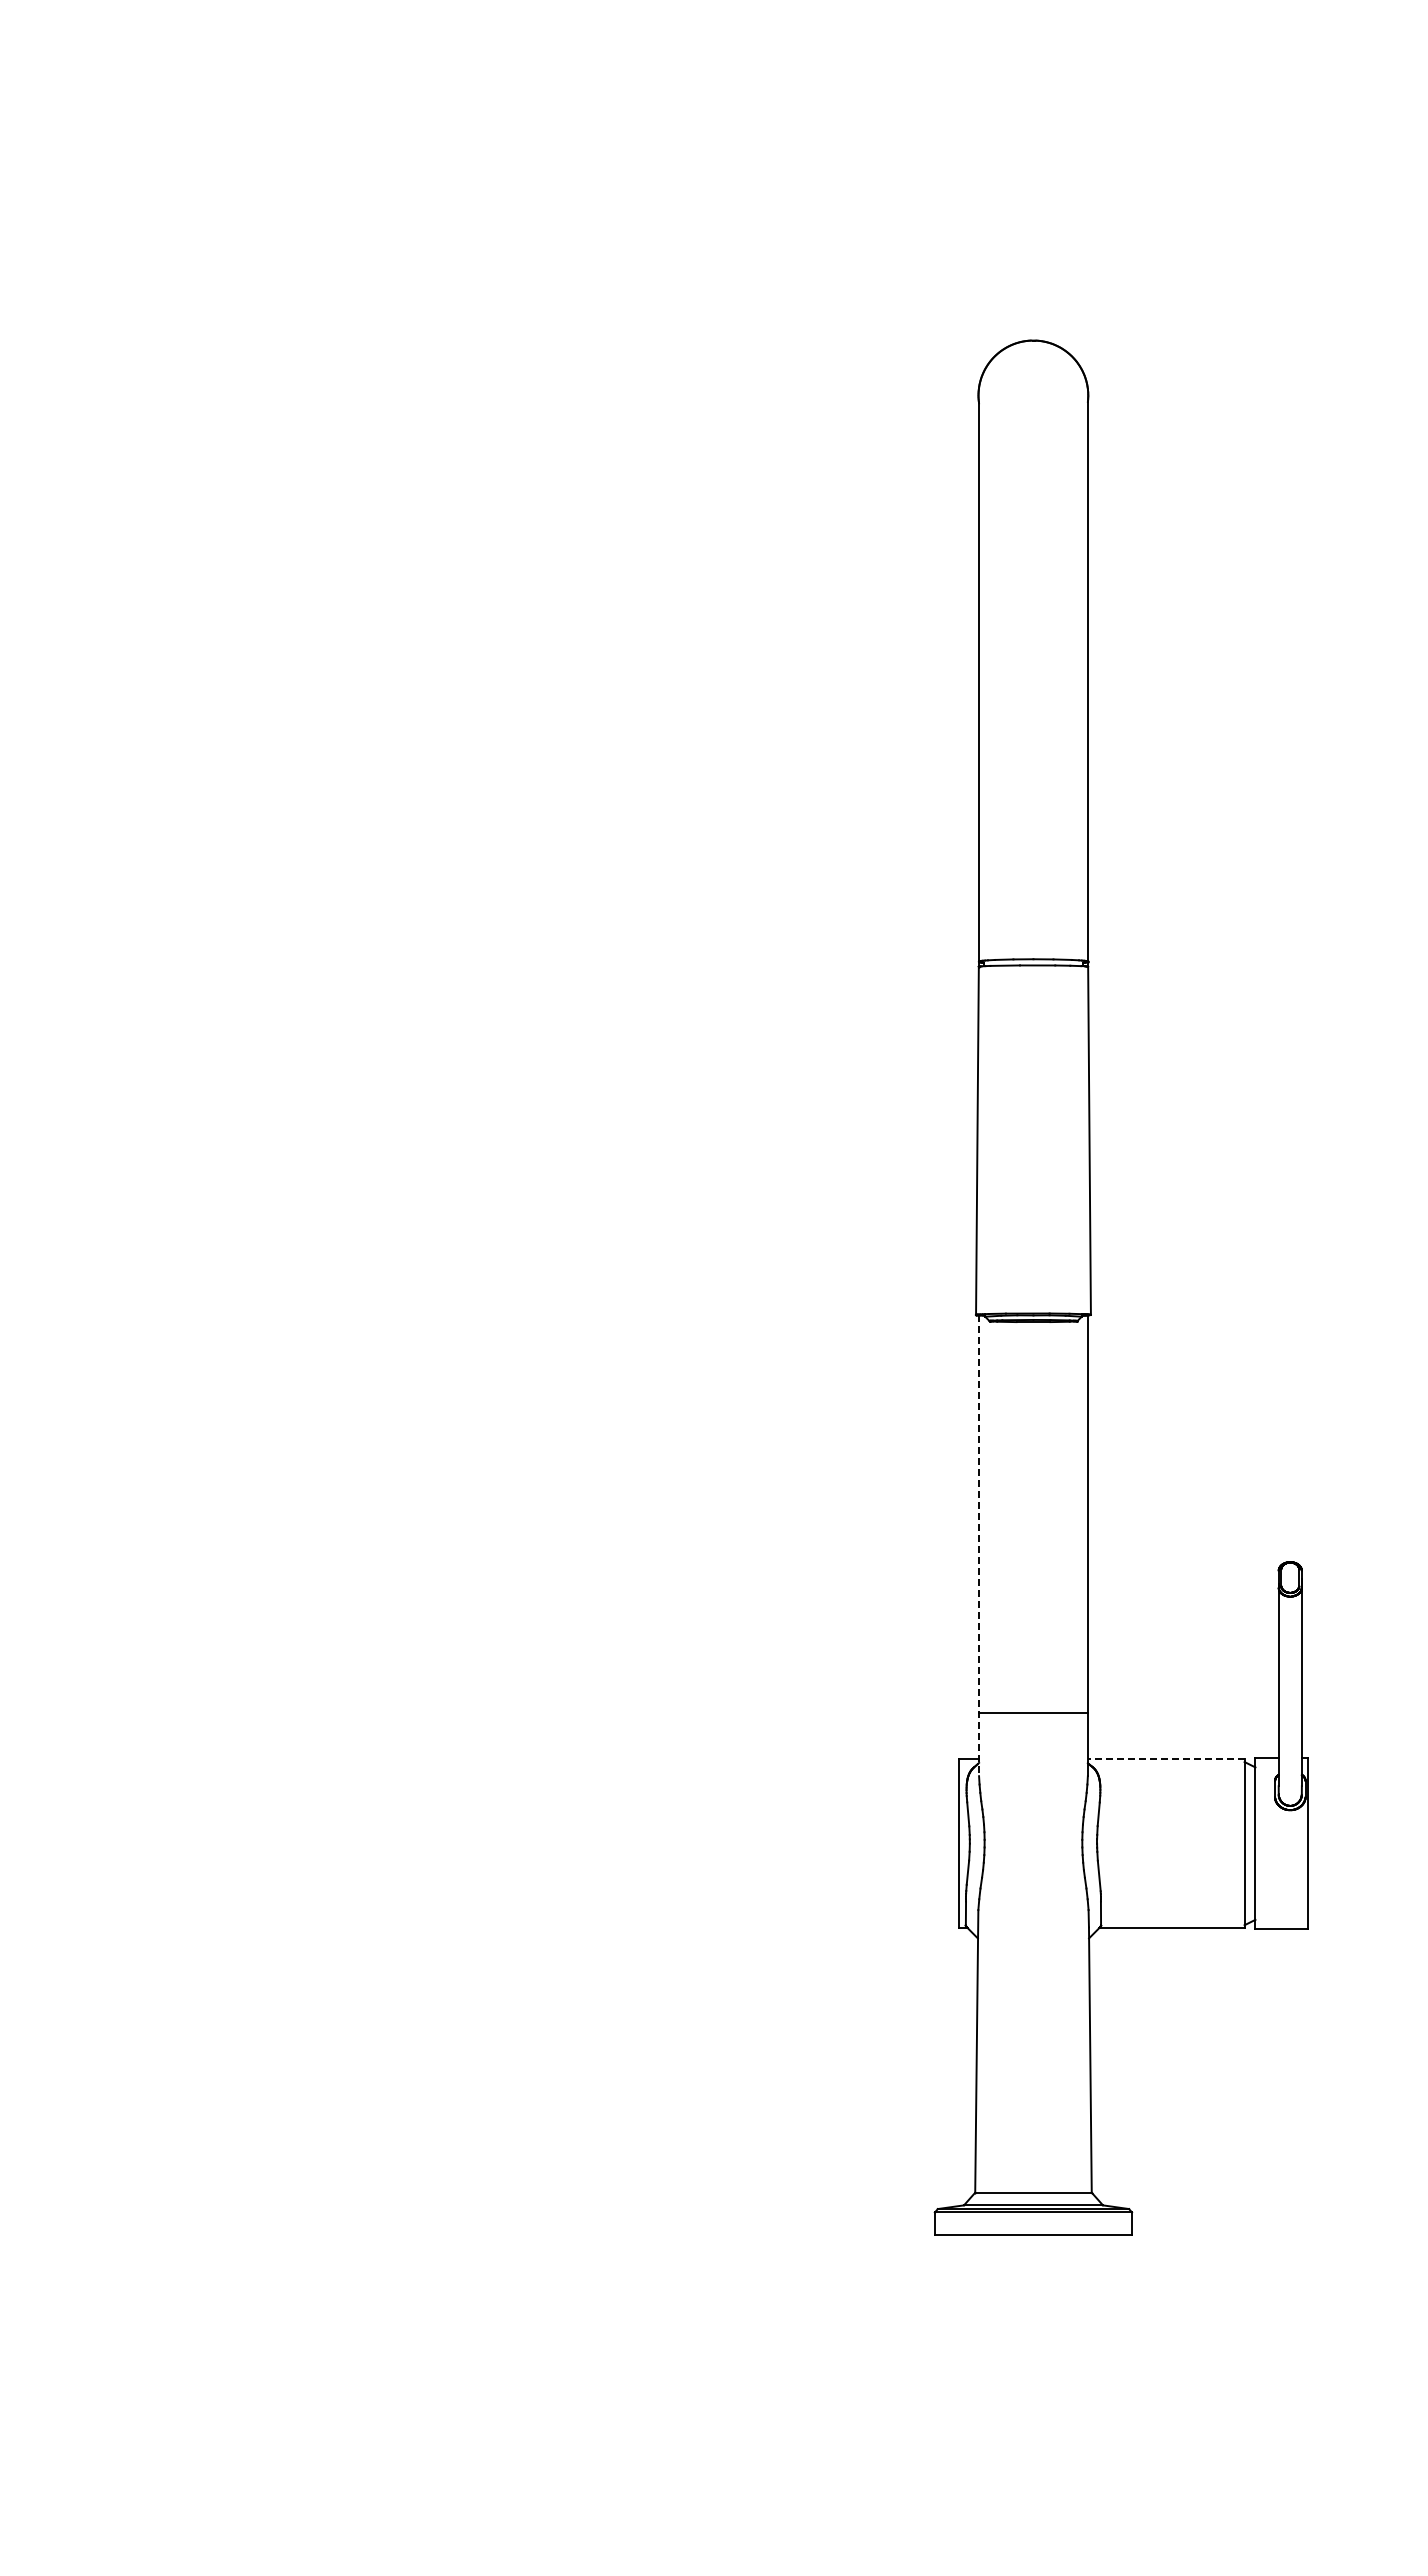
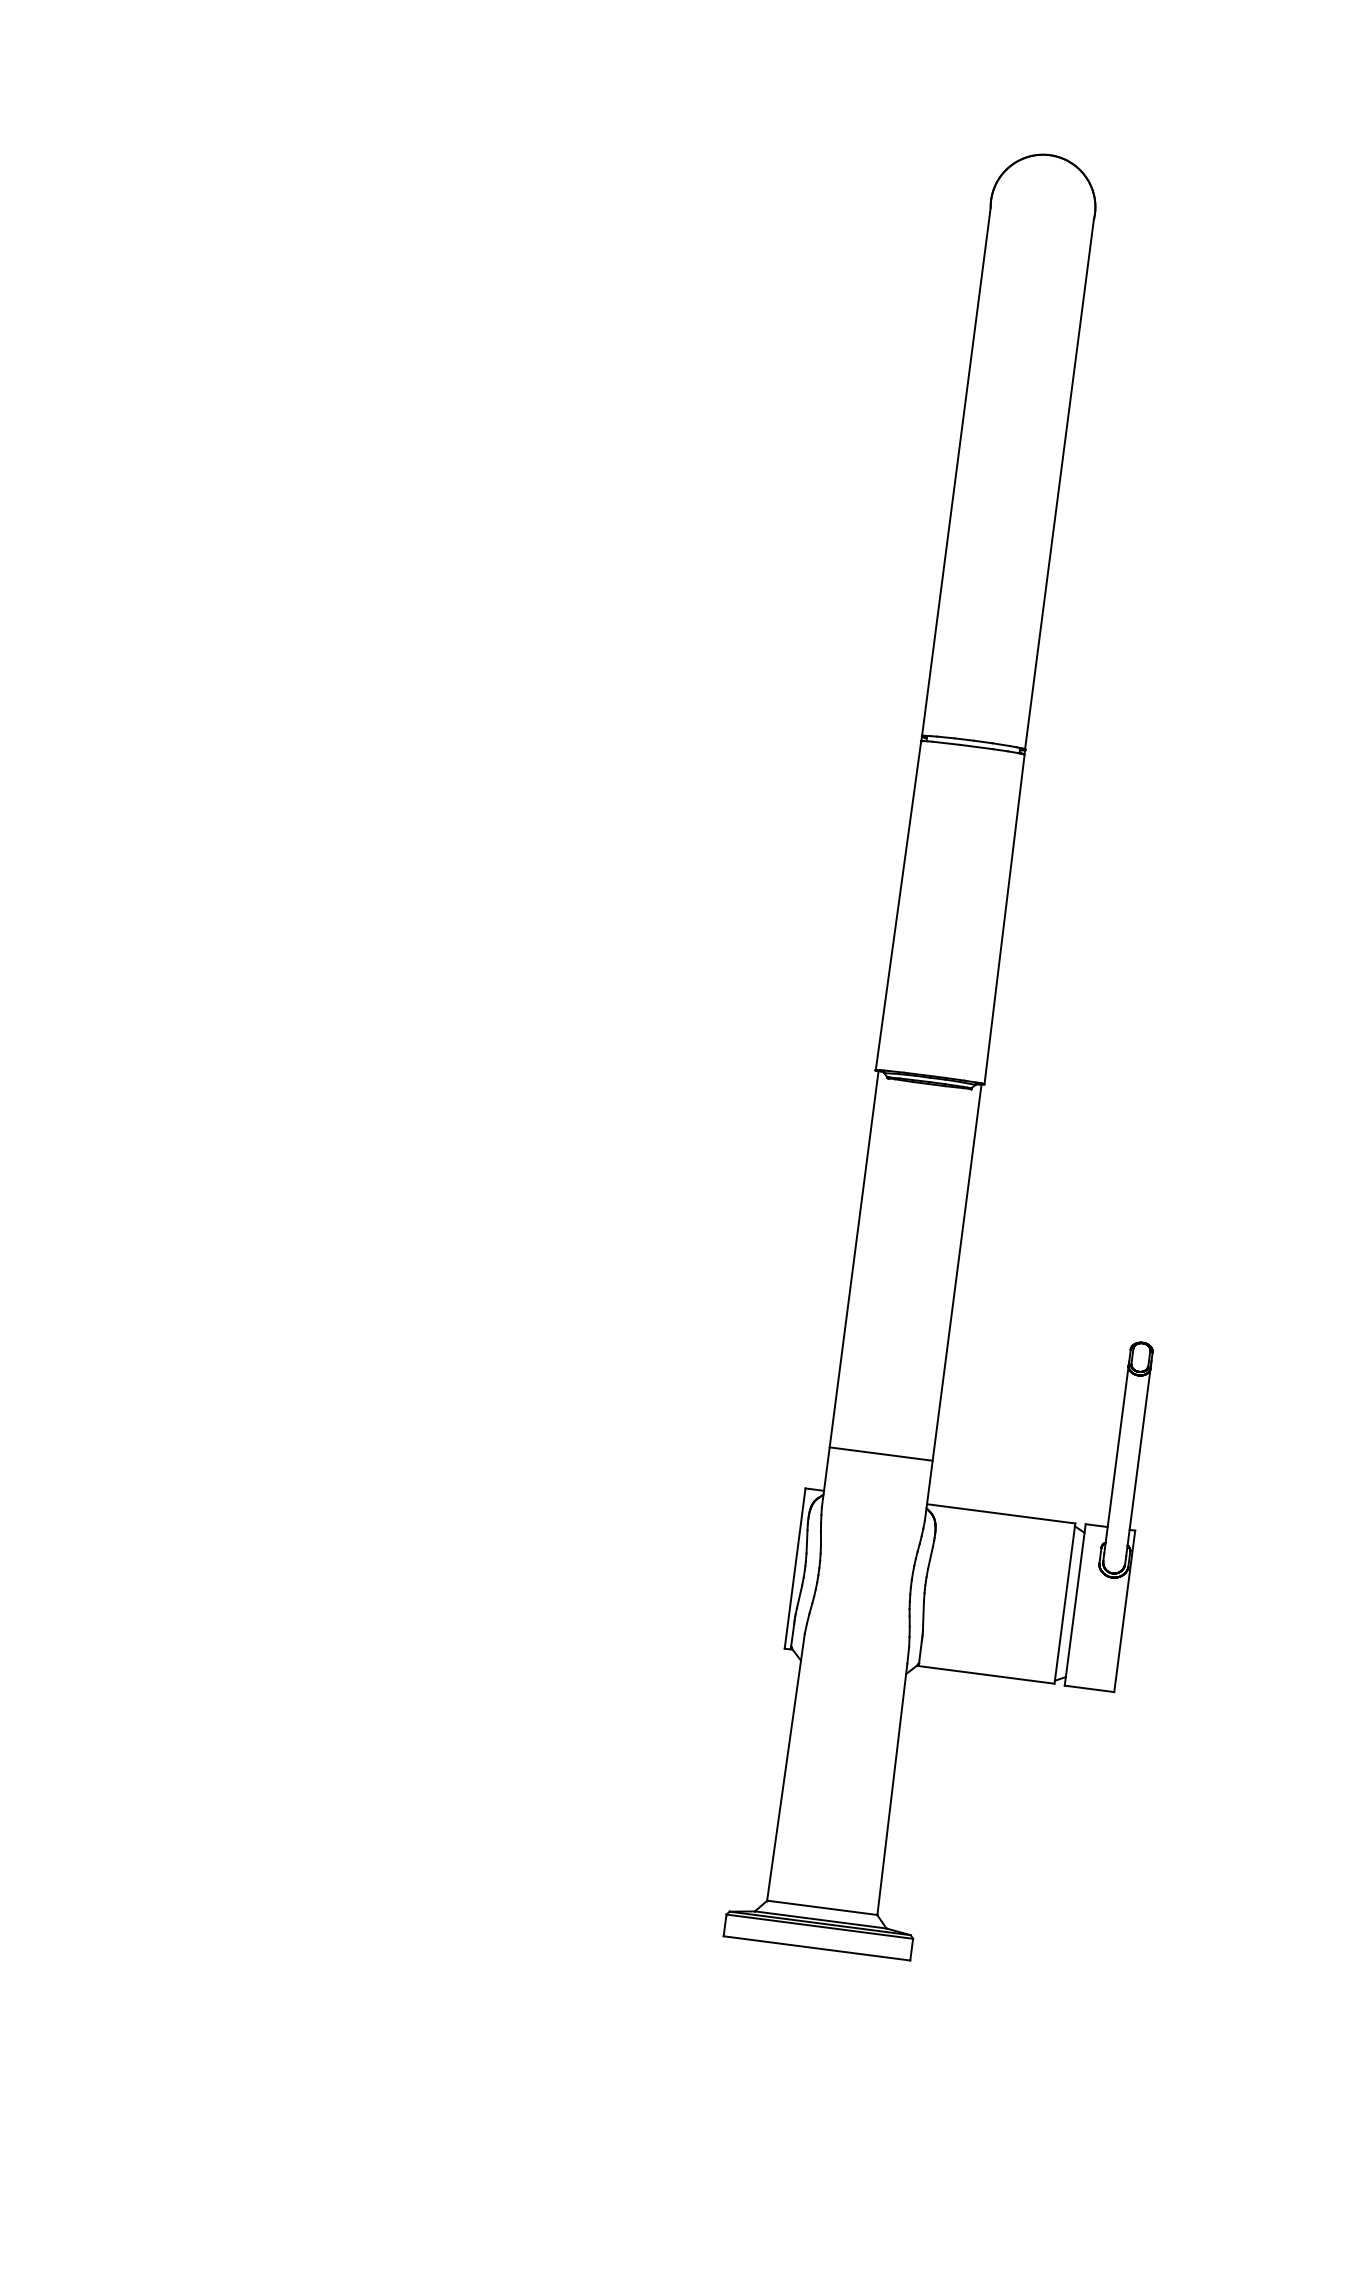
line: (979, 1546) -> (850, 1289), dashed -> solid
line: (1165, 1758) -> (1000, 1513), dashed -> solid

